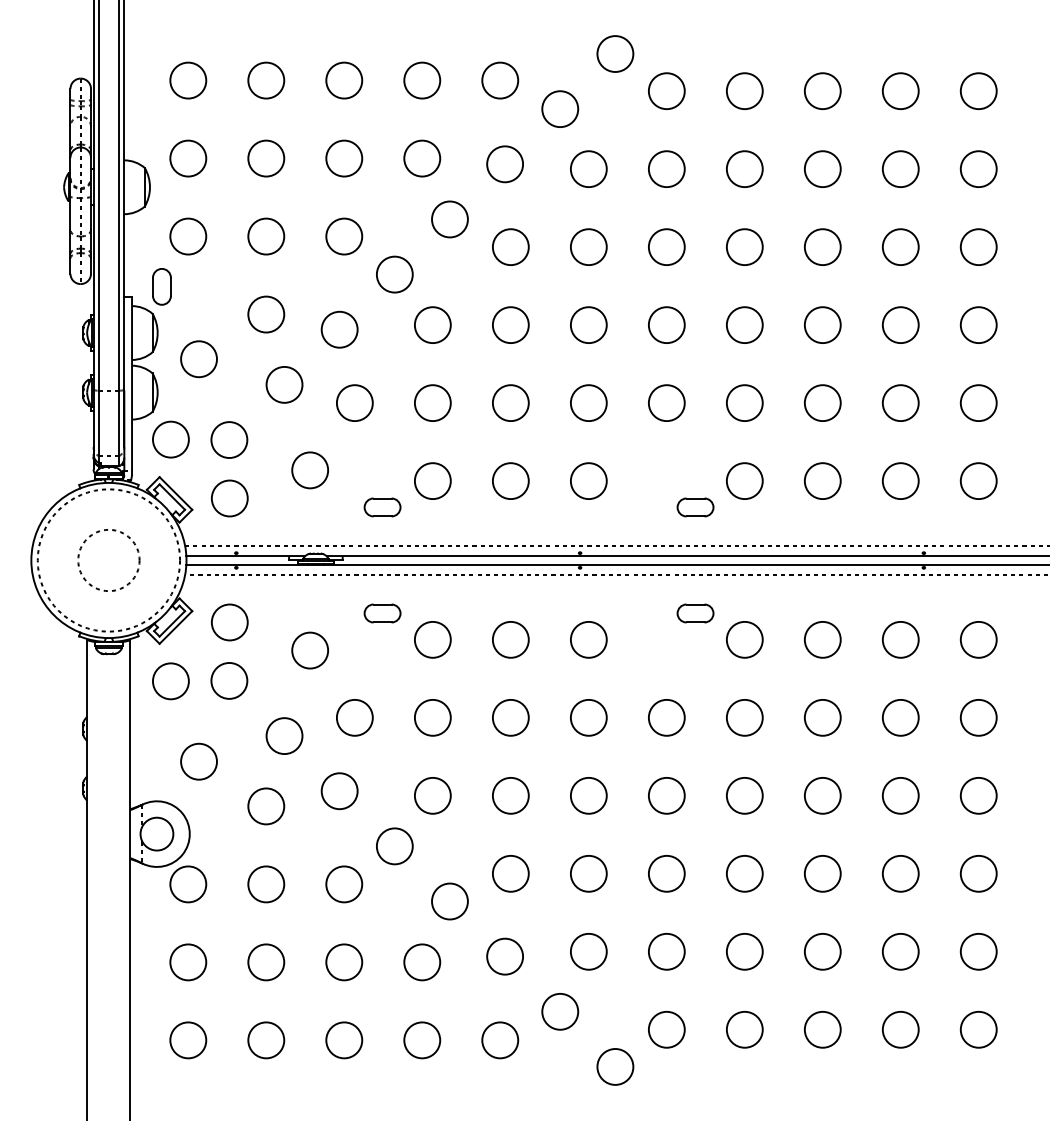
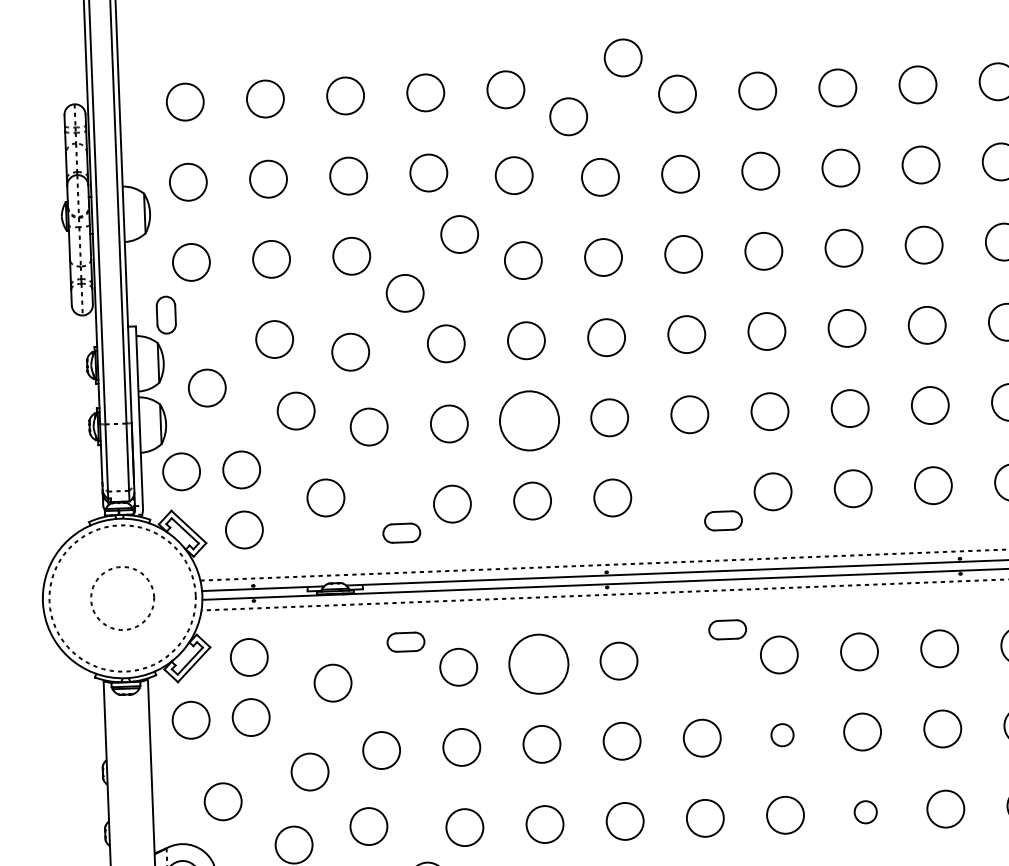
circle: (510, 403) -> (529, 421), size x1.6
circle: (510, 639) -> (538, 663), size x1.6
circle: (744, 717) -> (782, 734), size x0.6
circle: (822, 795) -> (865, 811), size x0.6

